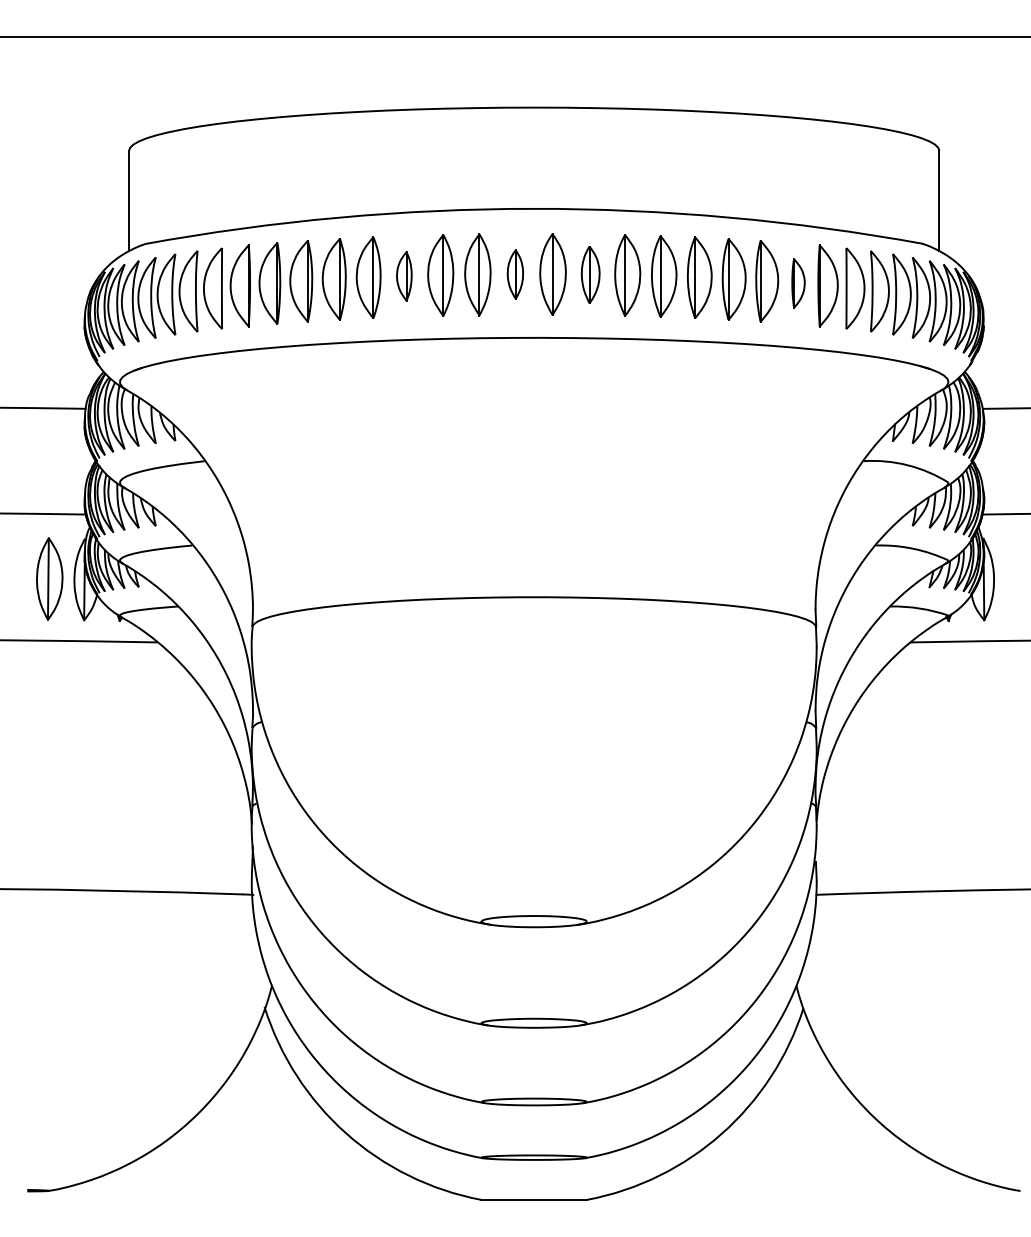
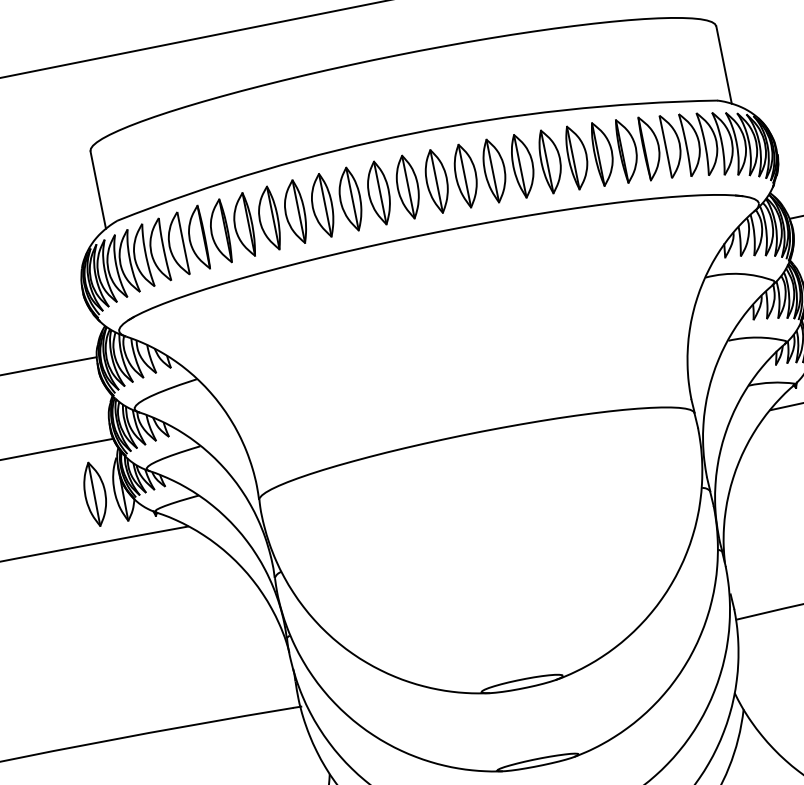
part: (515, 274) -> (408, 187), size x1.67
part: (590, 274) -> (465, 175), size x1.43
part: (404, 276) -> (322, 205), size x1.67
part: (798, 283) -> (627, 150), size x1.67

